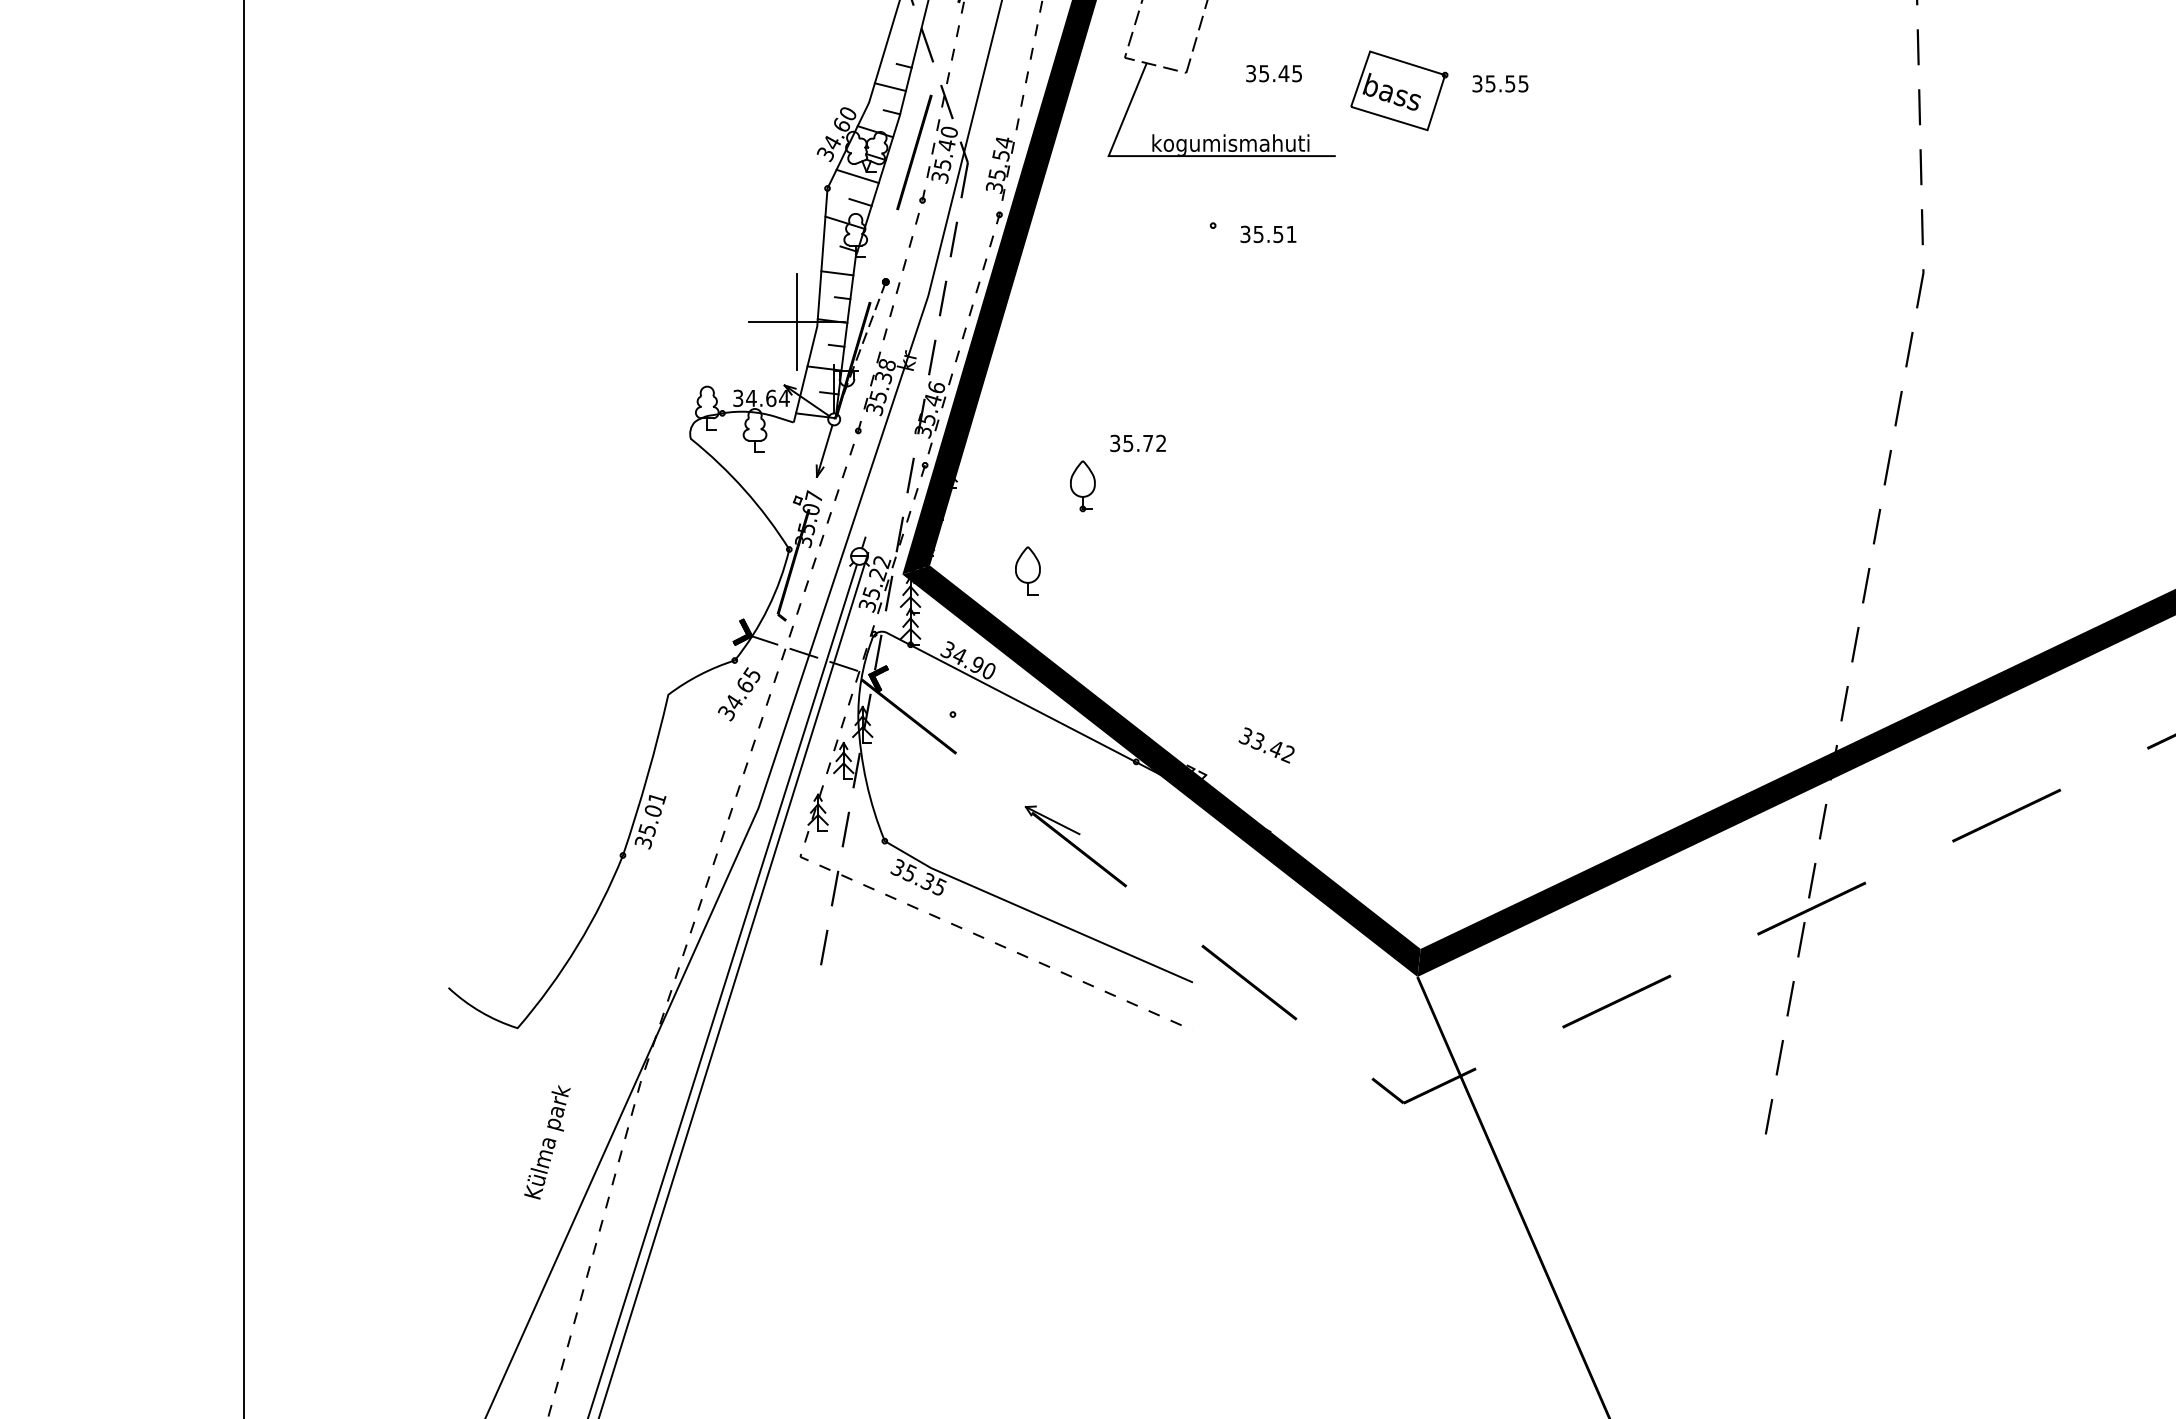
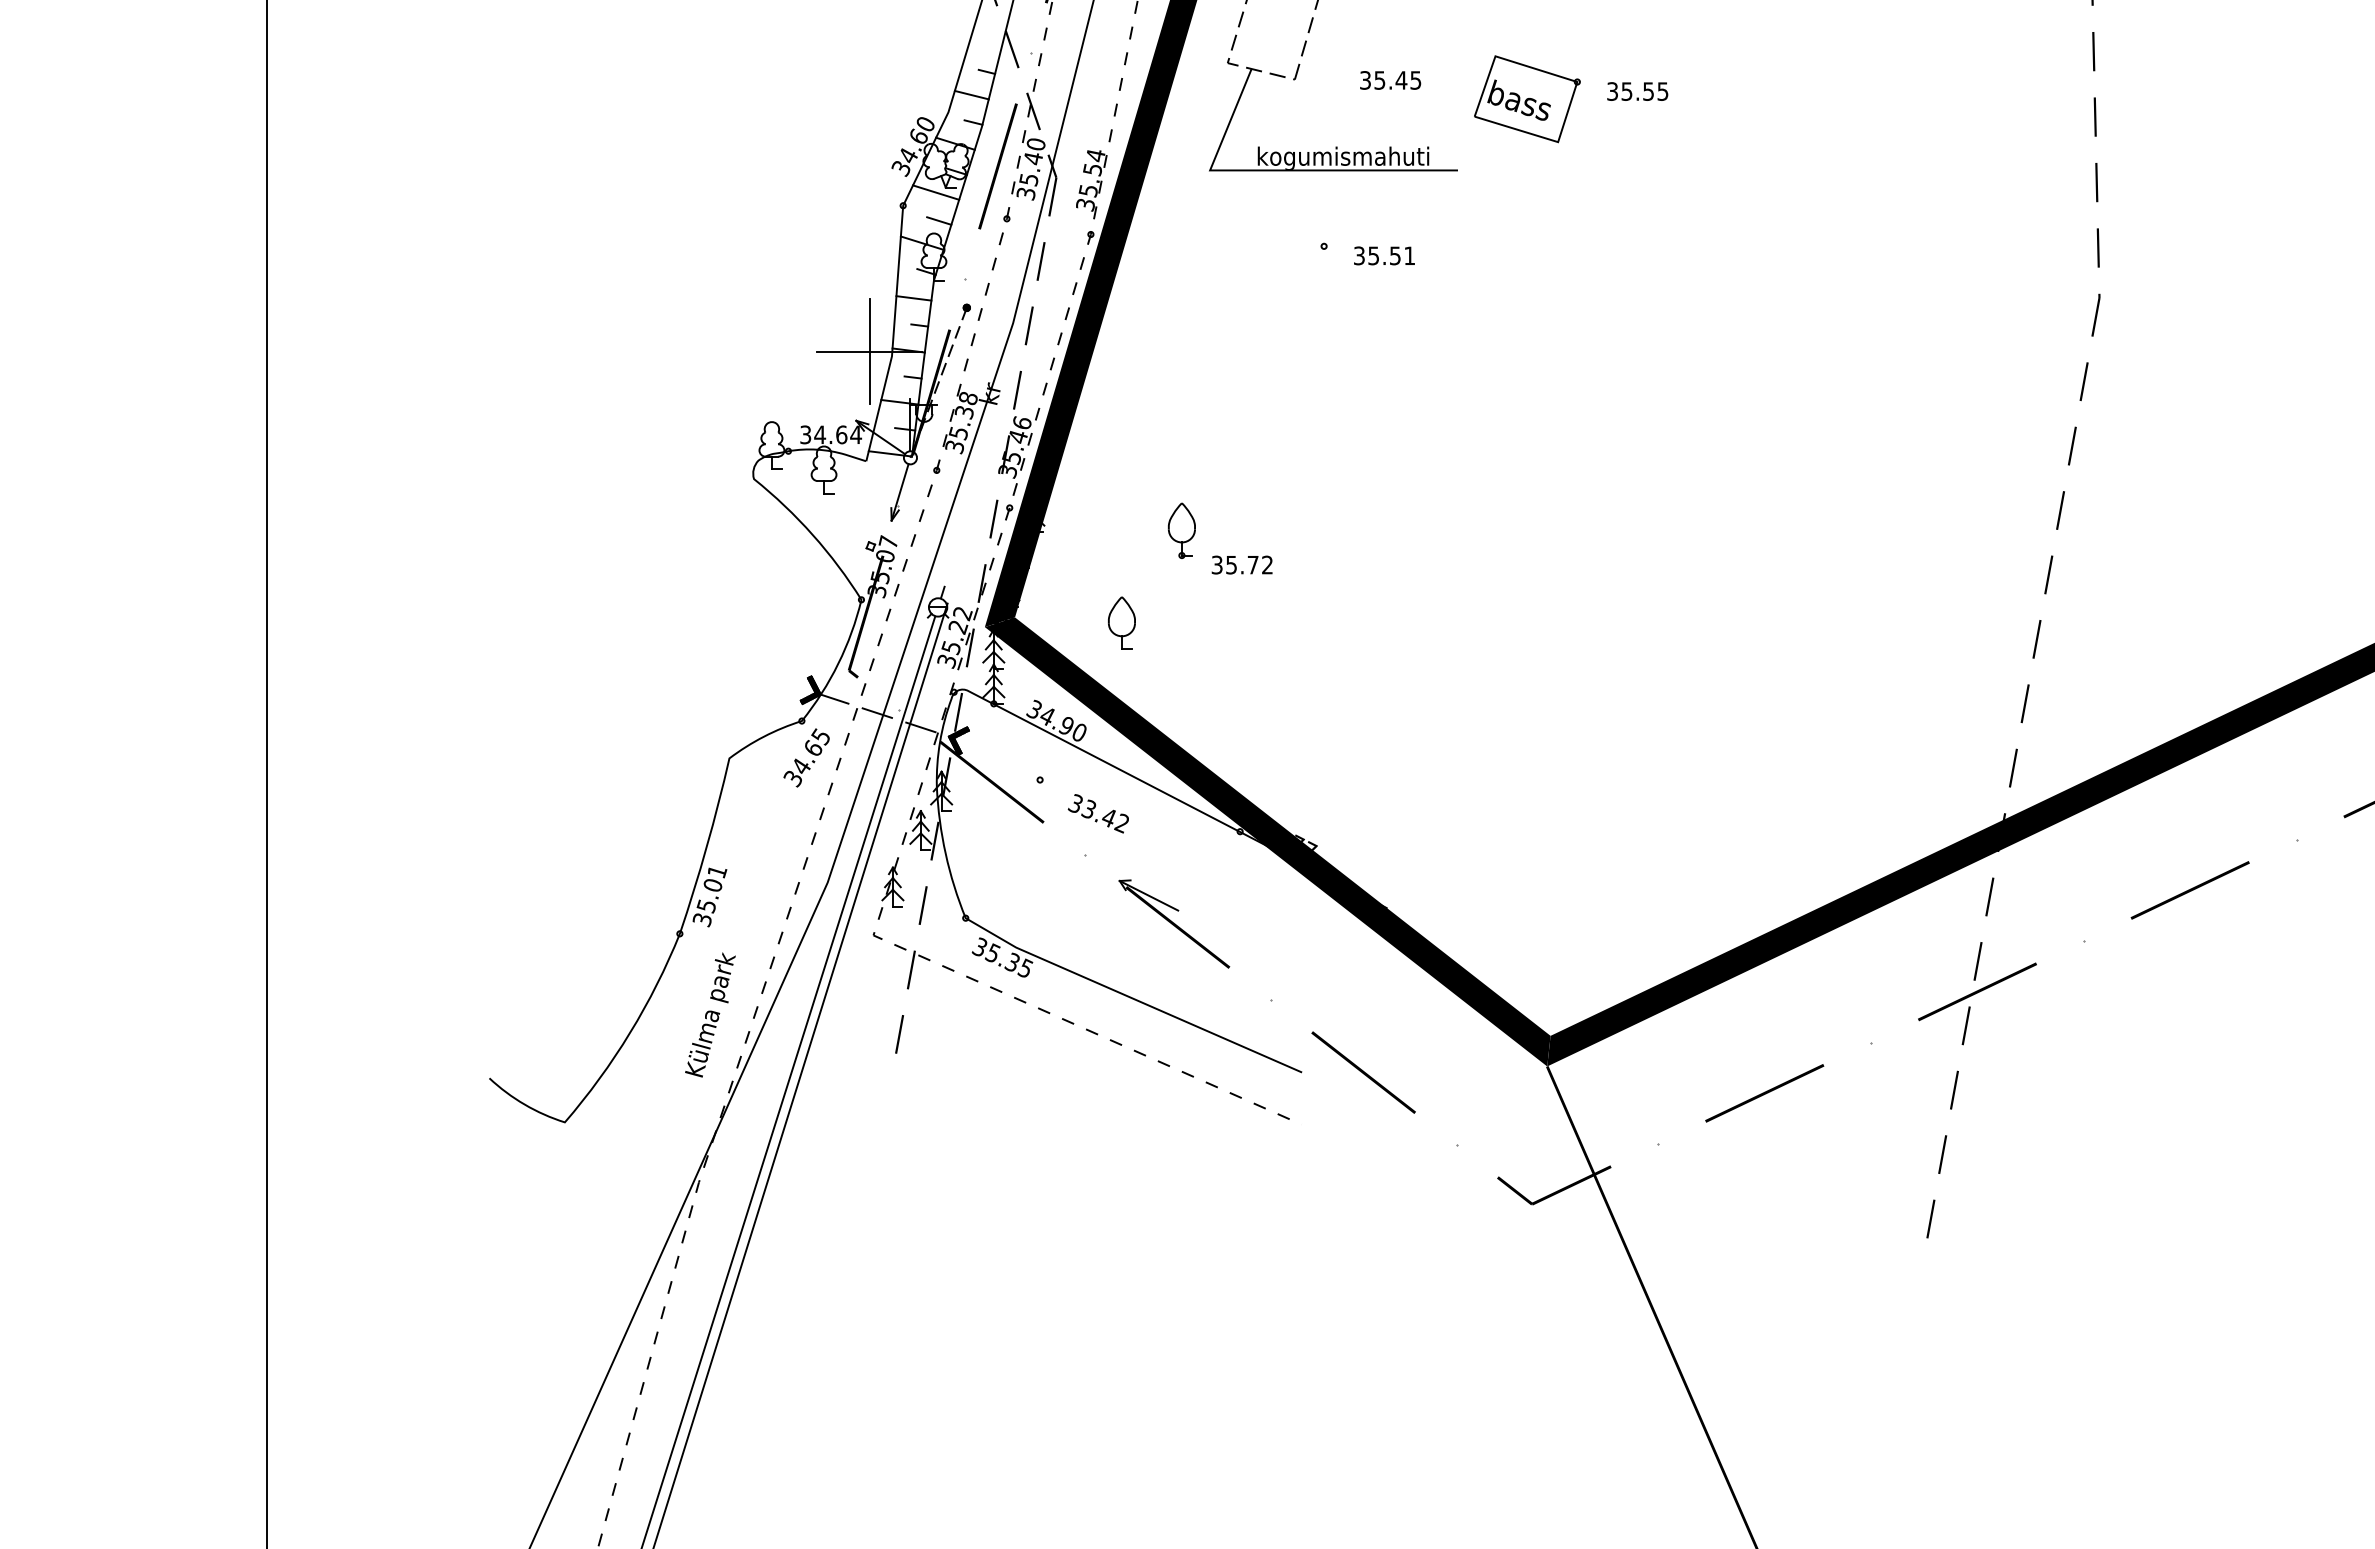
text: (1137, 442) -> (1241, 564), moved
text: (1265, 745) -> (1097, 813), moved
text: (547, 1141) -> (710, 1014), moved

